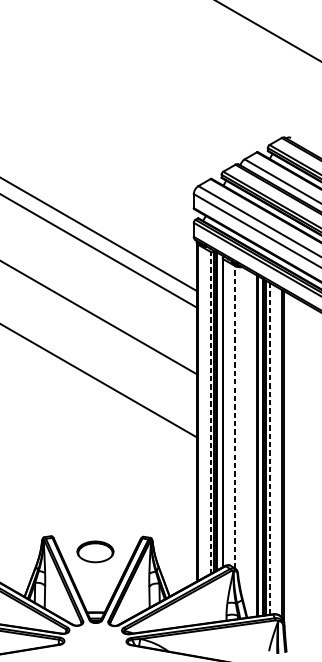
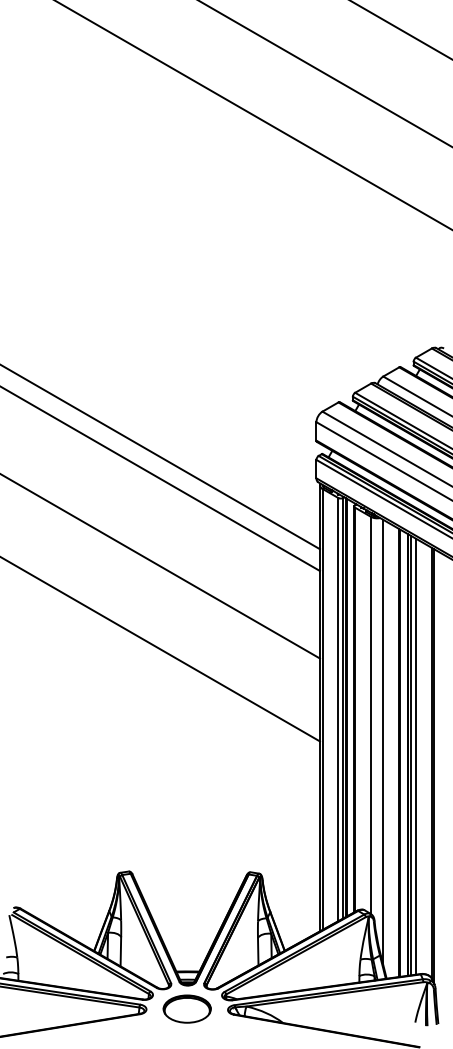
line: (210, 412) -> (338, 709), dashed -> solid
line: (235, 417) -> (371, 715), dashed -> solid
line: (244, 437) -> (383, 742), added
line: (269, 448) -> (415, 756), dashed -> solid
part: (94, 551) -> (186, 1008), moved

